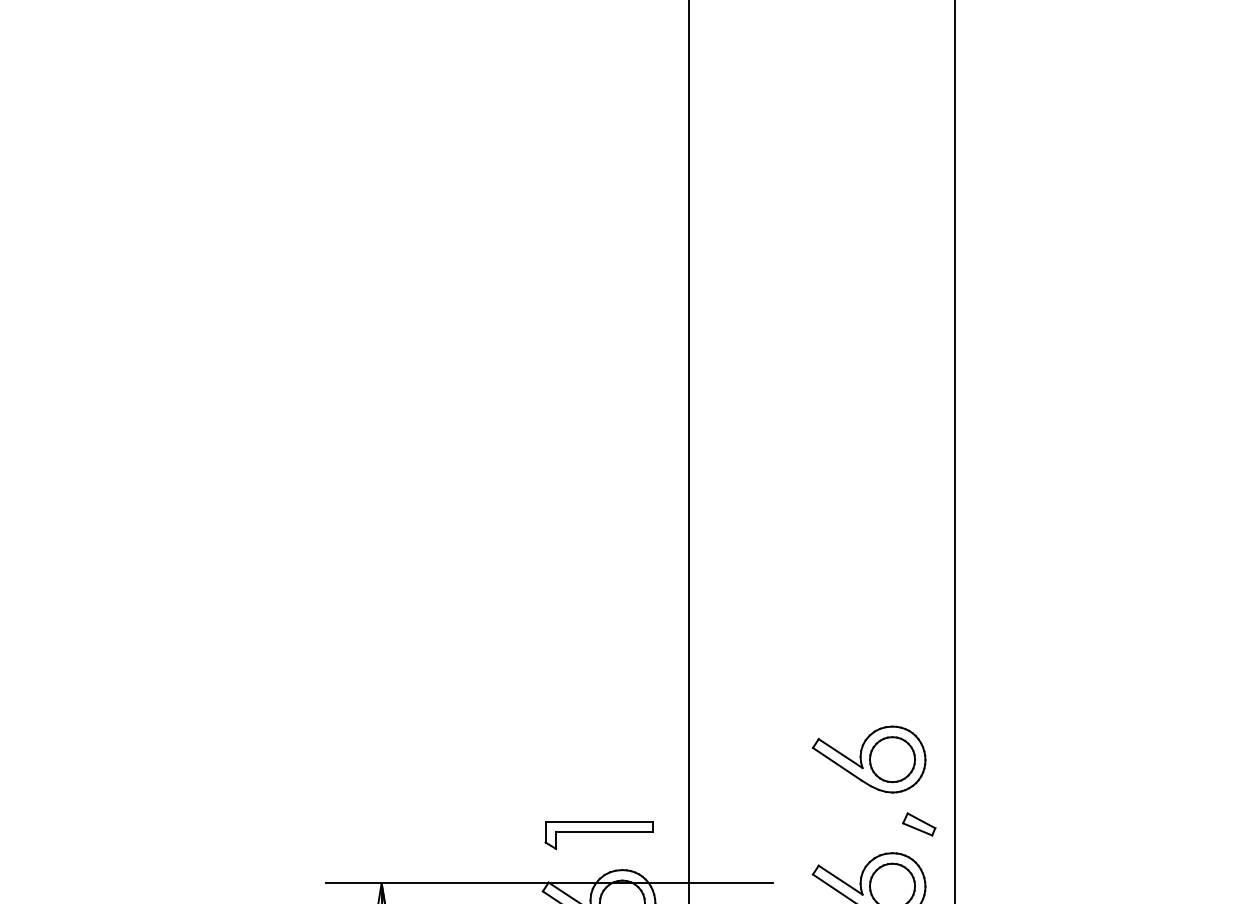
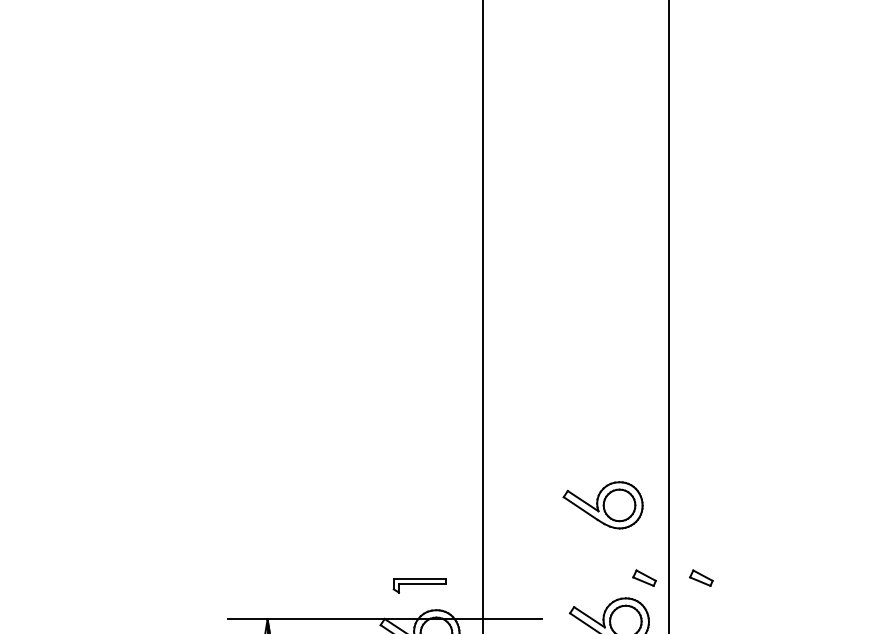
part: (868, 759) -> (602, 505), moved
part: (1000, 824) -> (701, 578), added
part: (598, 835) -> (419, 585), size x0.7

